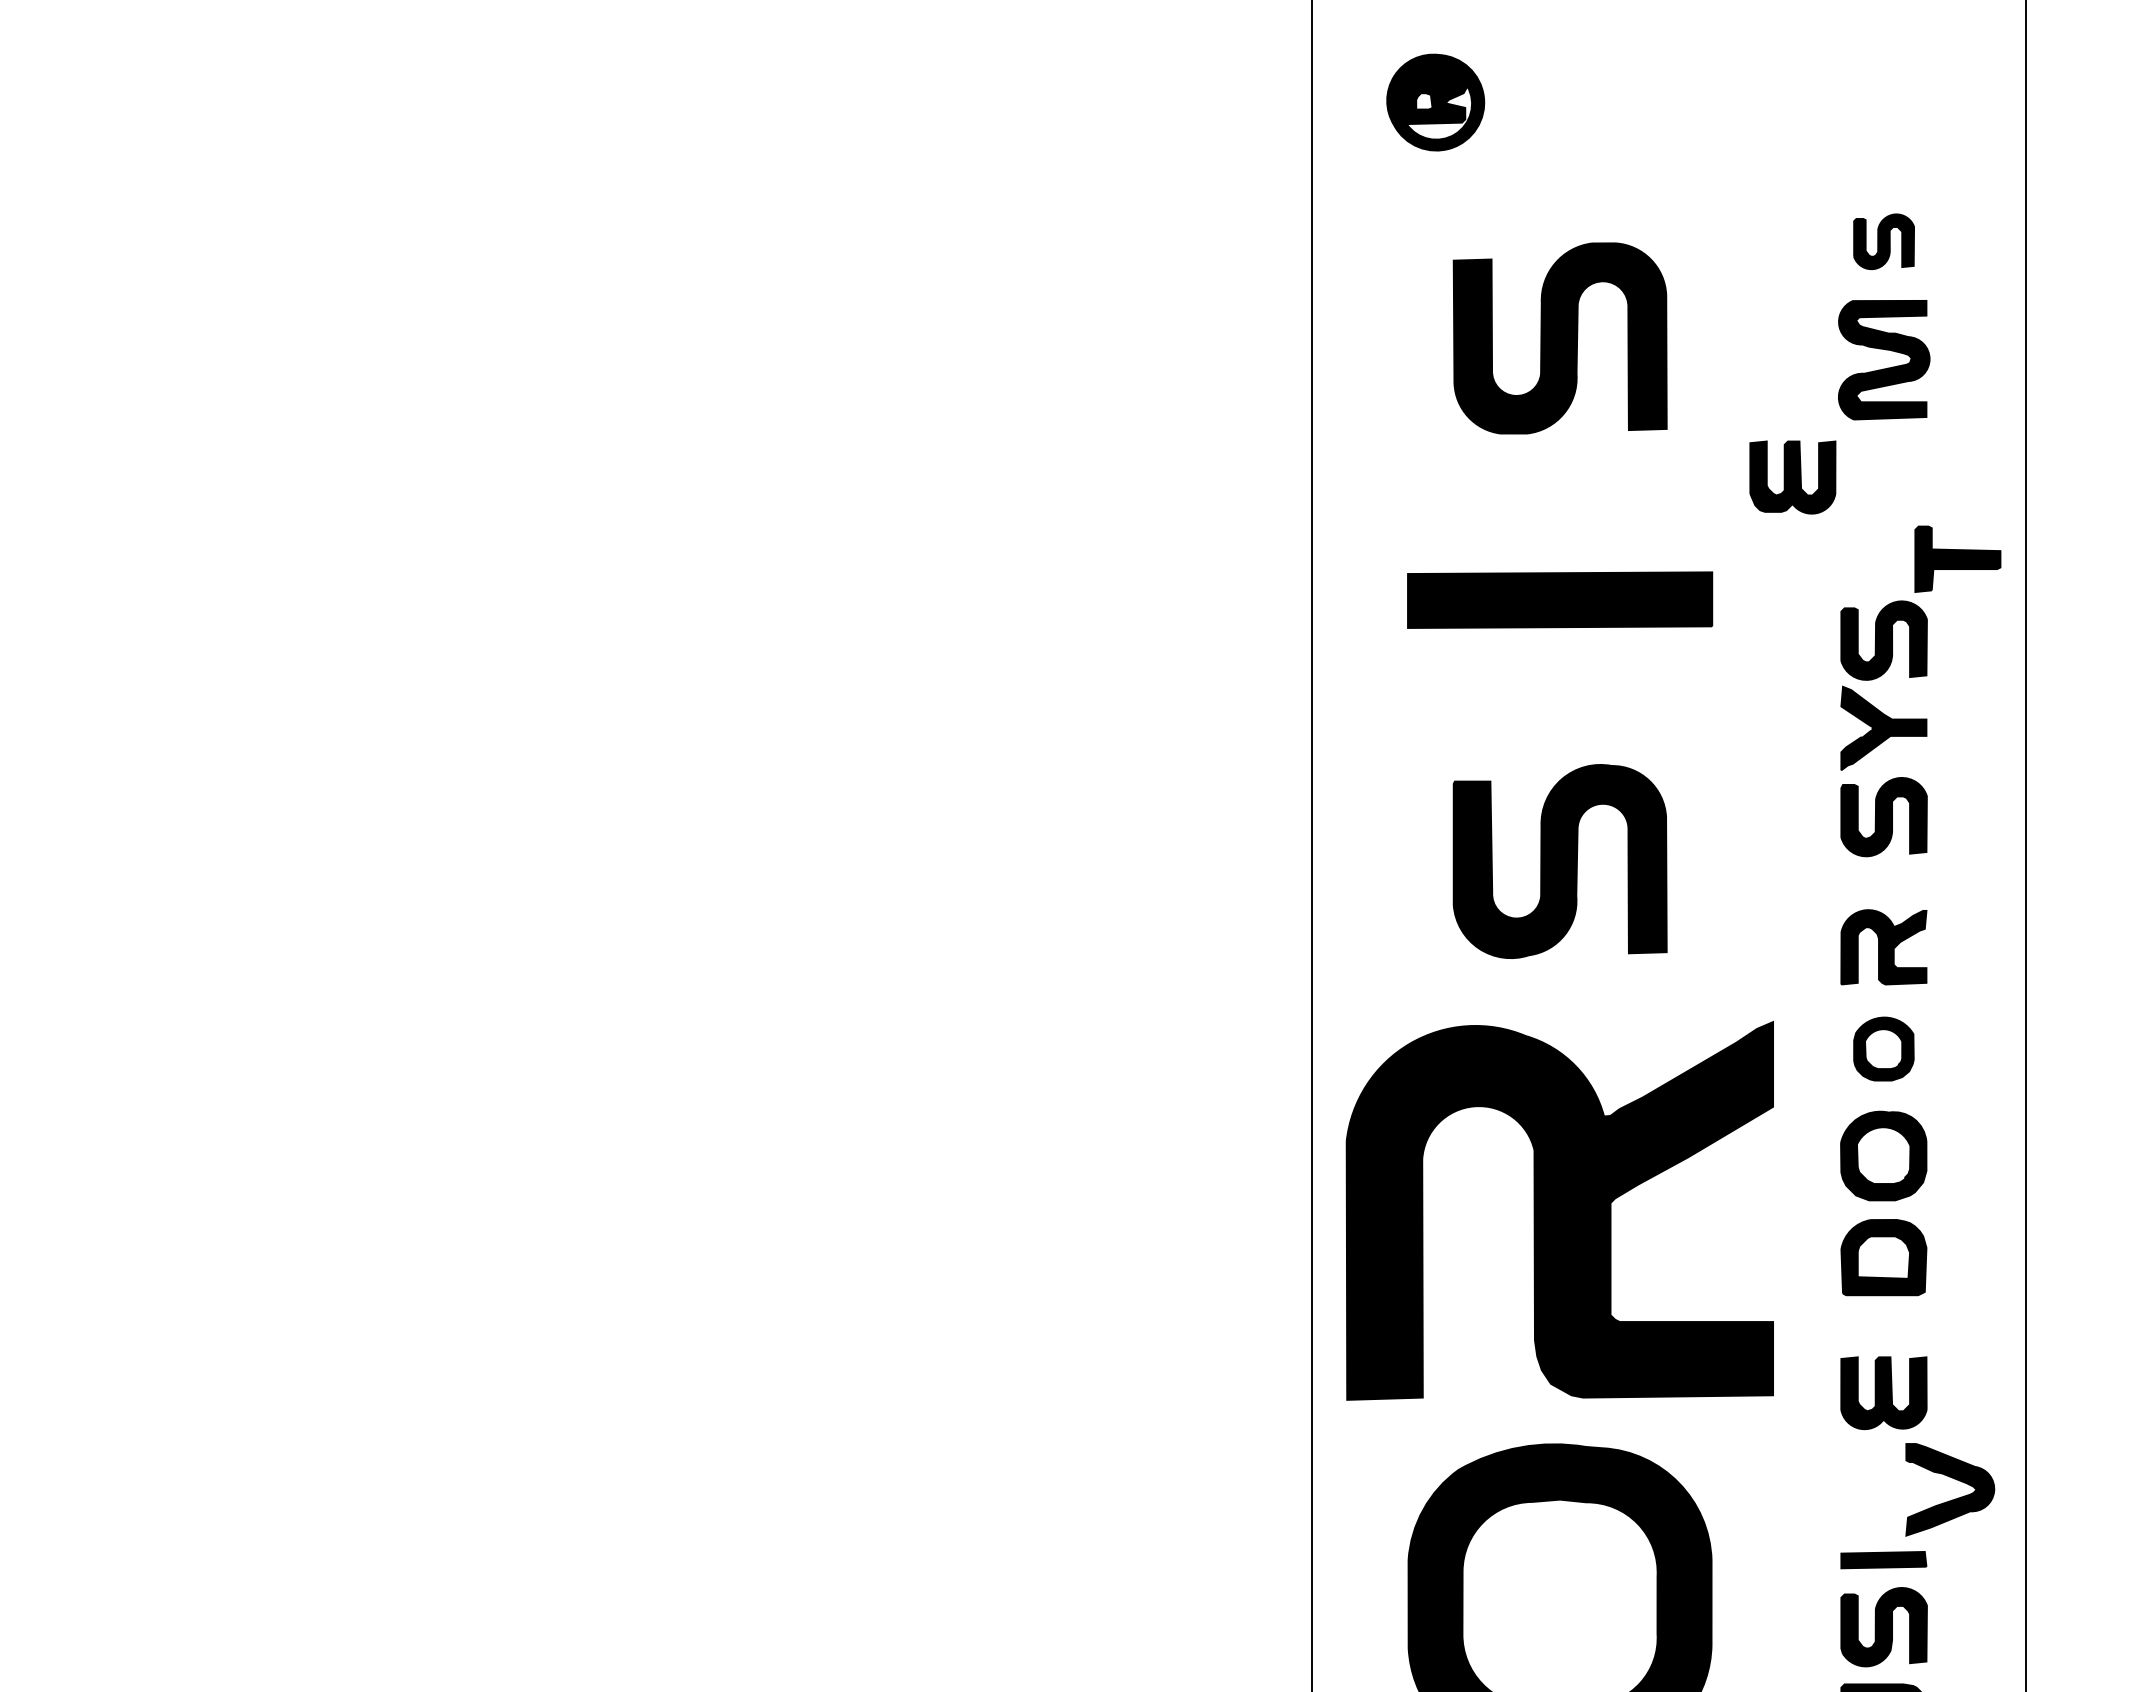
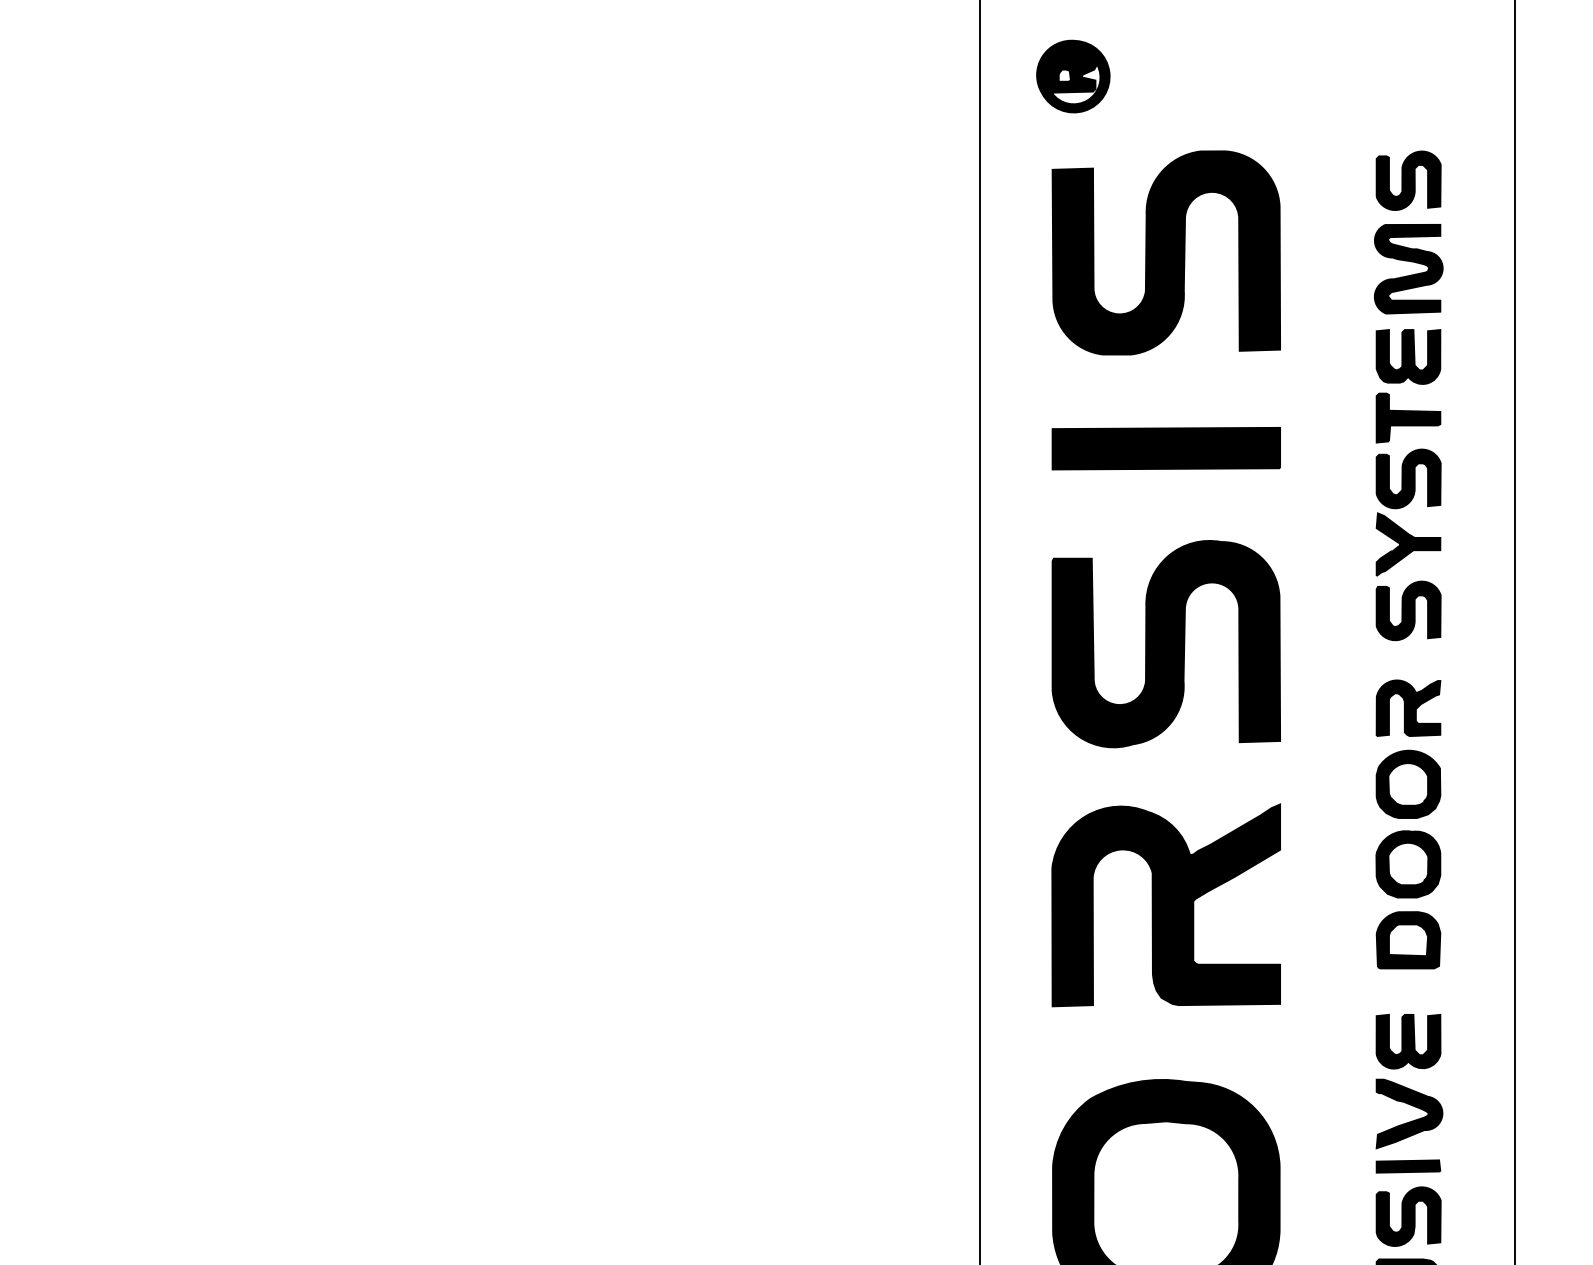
part: (1883, 241) -> (1408, 180), size x1.43
part: (1560, 338) -> (1166, 252), size x1.43
part: (1792, 477) -> (1408, 356), moved
part: (1957, 558) -> (1408, 417), moved
part: (1560, 861) -> (1166, 644), size x1.43
part: (1883, 1048) -> (1408, 783), size x1.43
part: (1559, 1210) -> (1165, 905), size x0.71
part: (1952, 1499) -> (1411, 1121), moved

